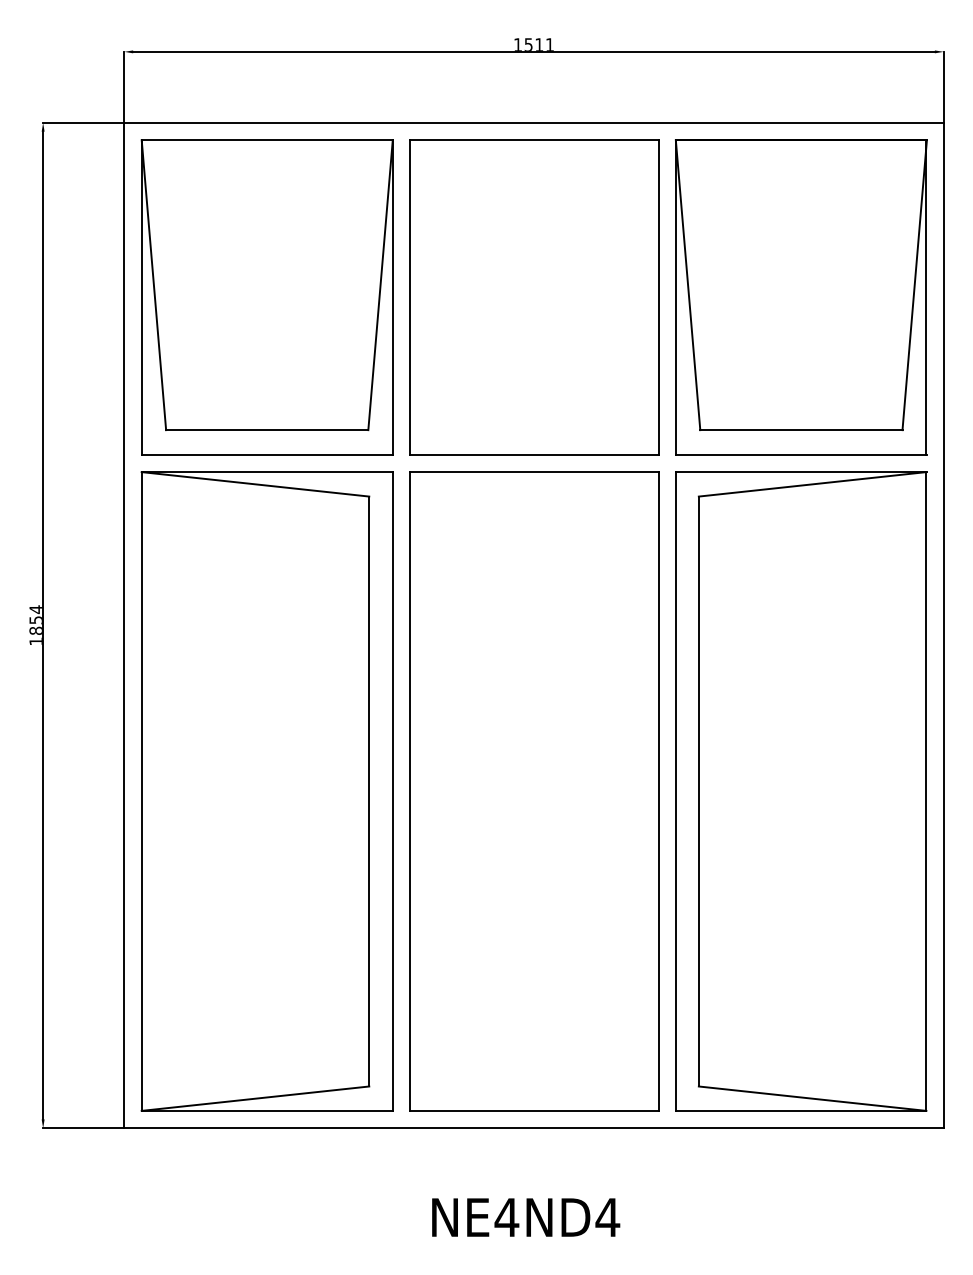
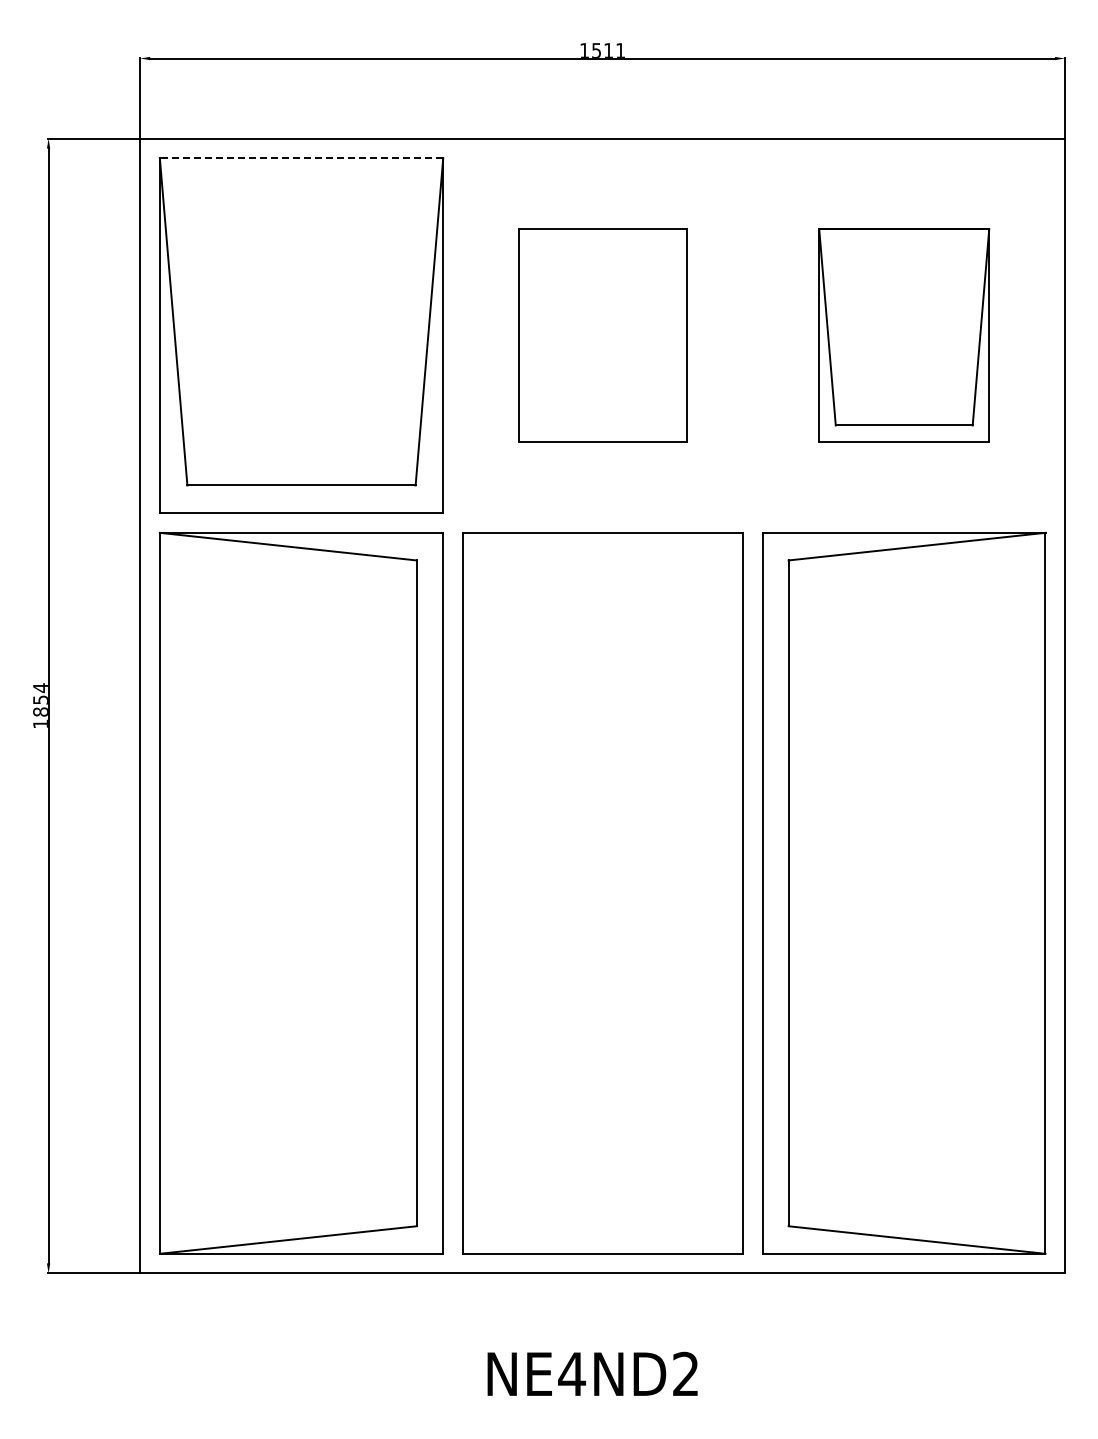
line: (267, 140) -> (301, 158), solid -> dashed
part: (533, 297) -> (602, 335), size x0.6
part: (800, 297) -> (903, 335), size x0.6
text: (607, 1216) -> (685, 1373), NE4ND4 -> NE4ND2

